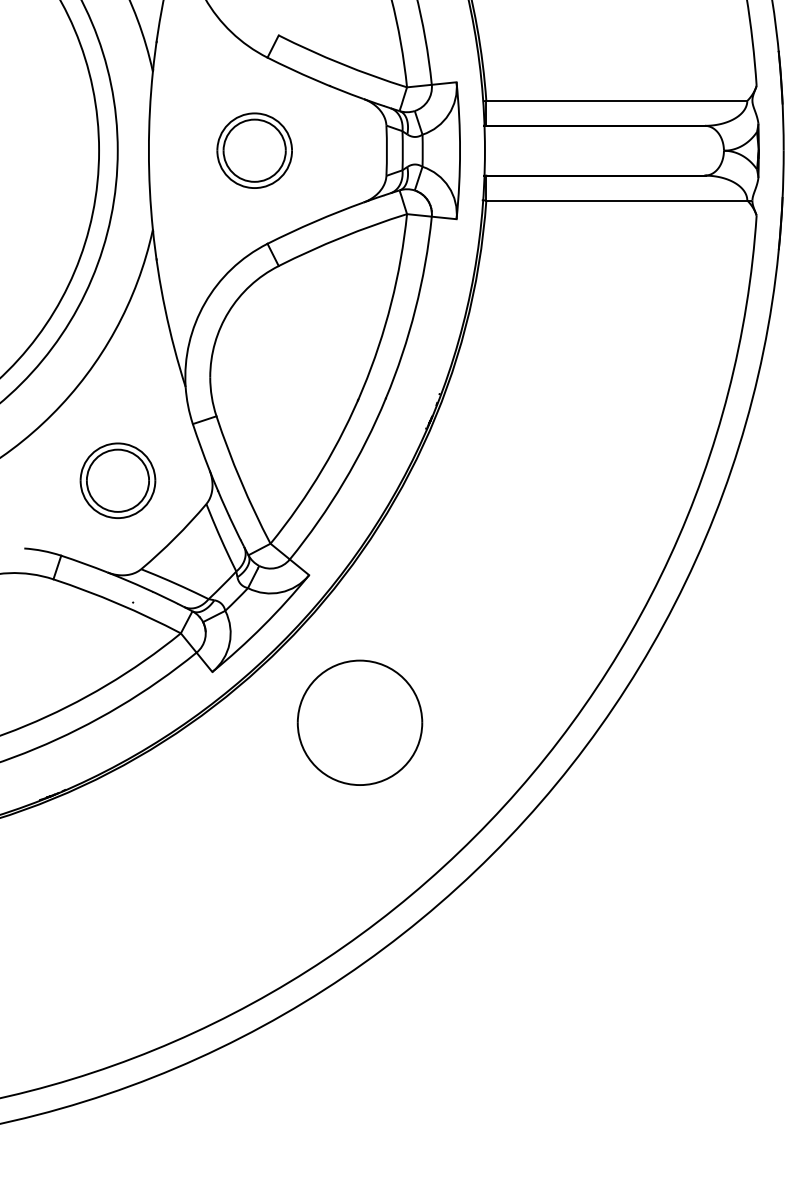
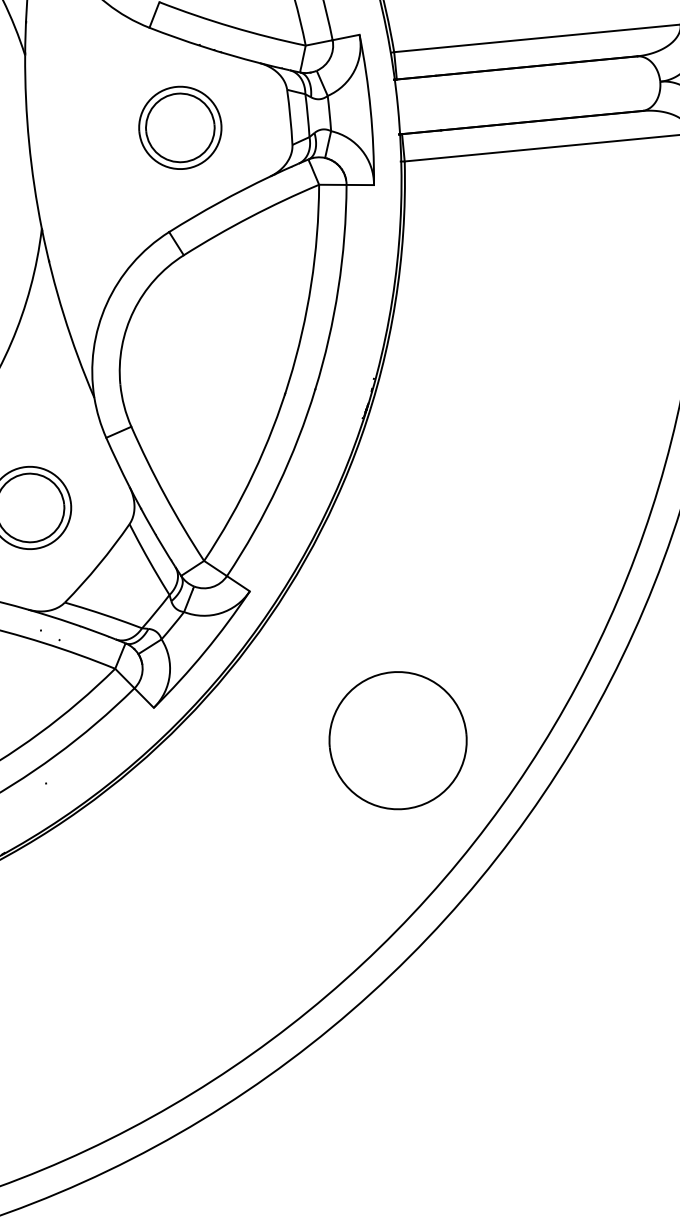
part: (254, 150) -> (180, 127), moved
part: (359, 722) -> (397, 740), moved

